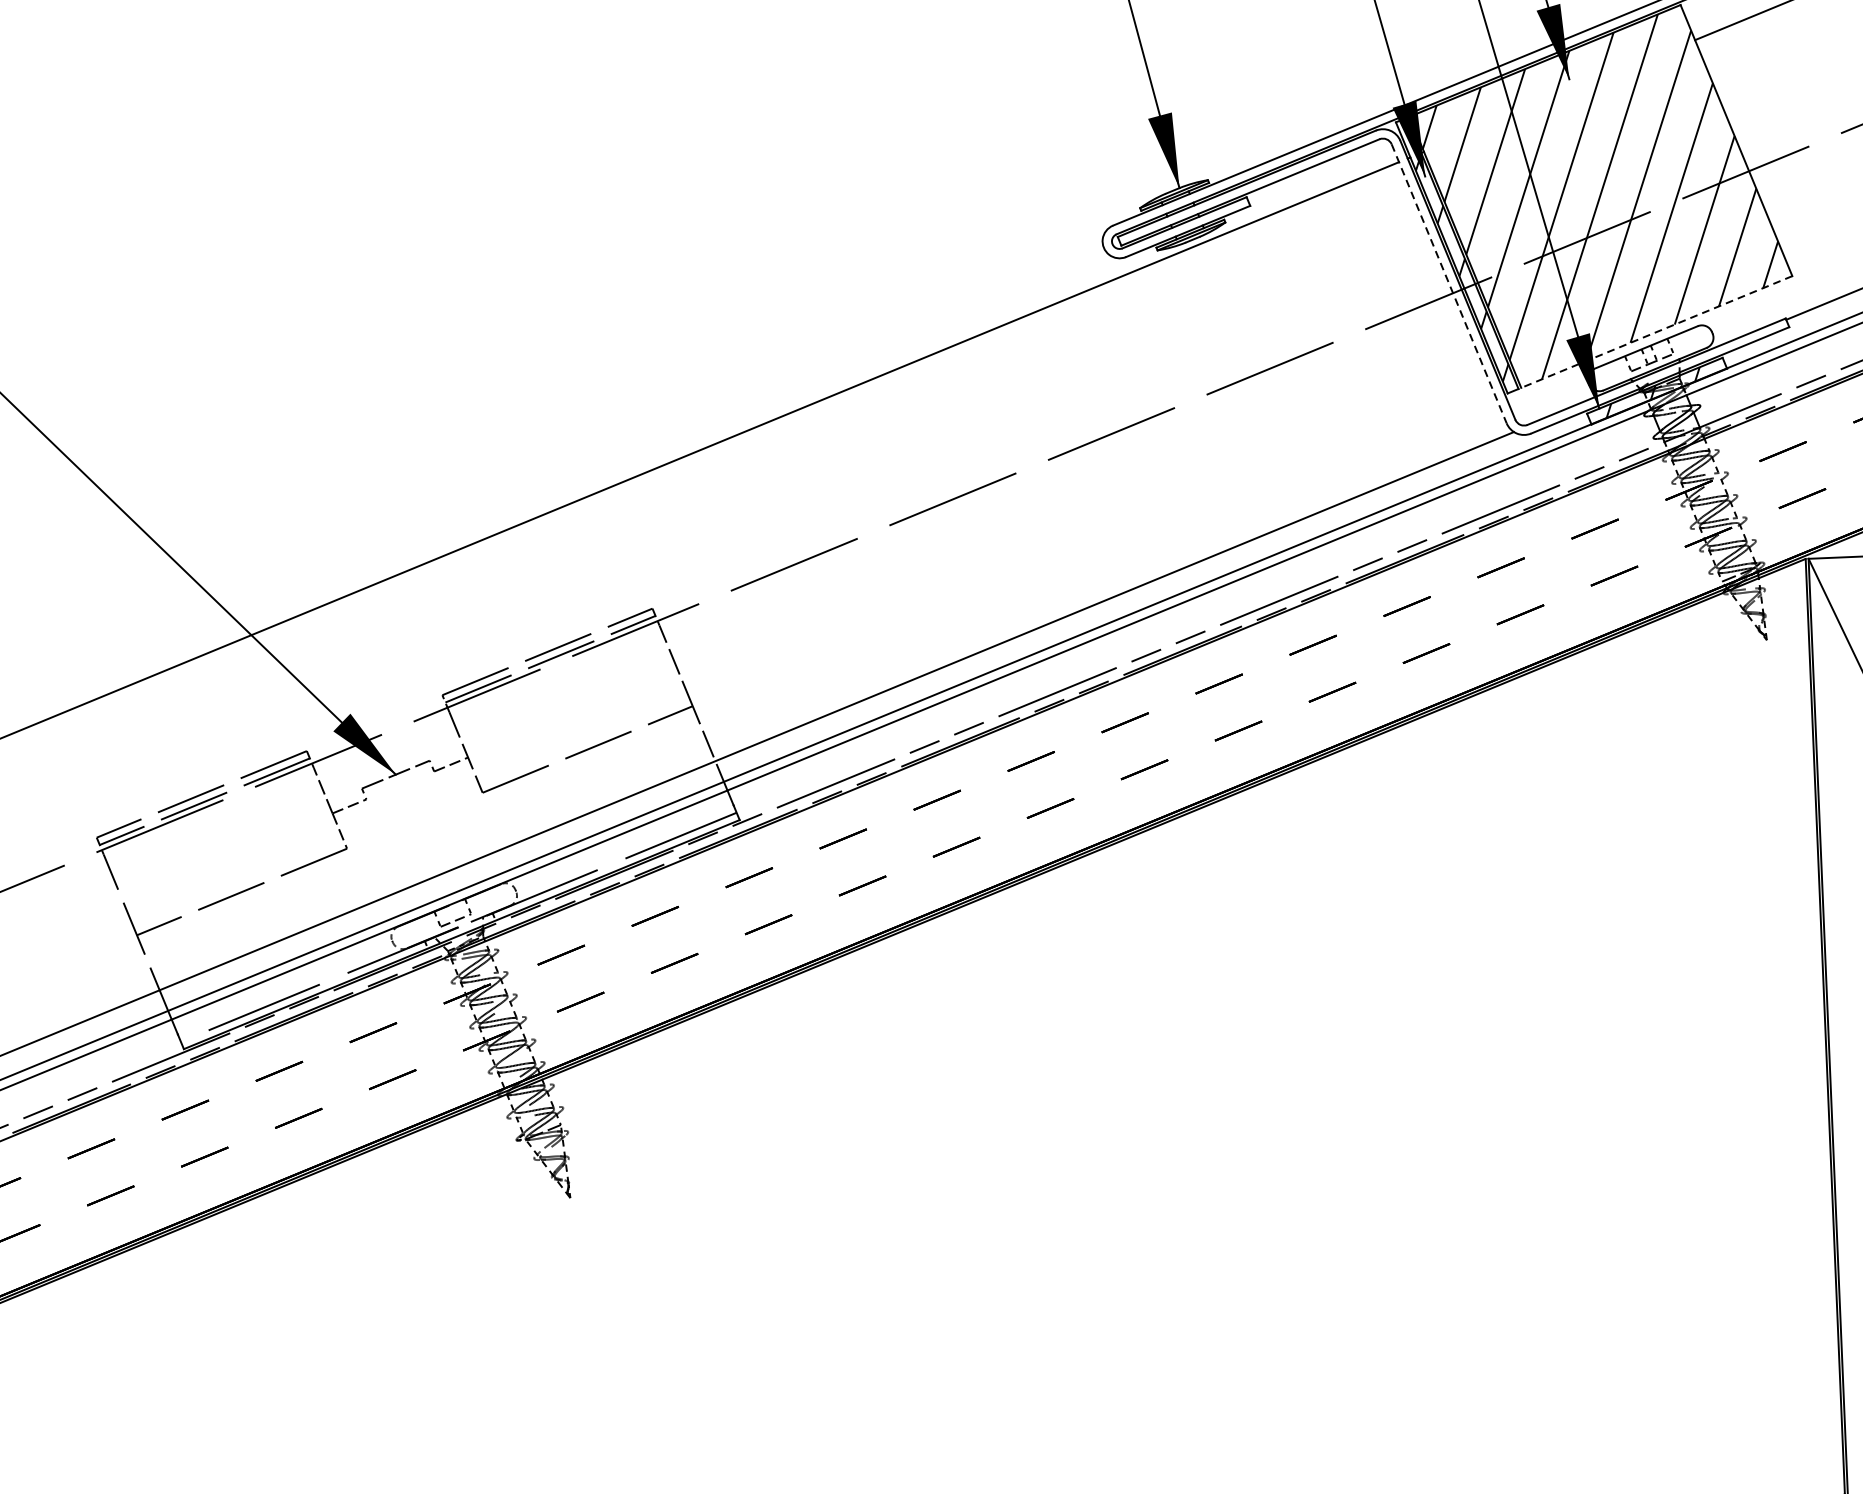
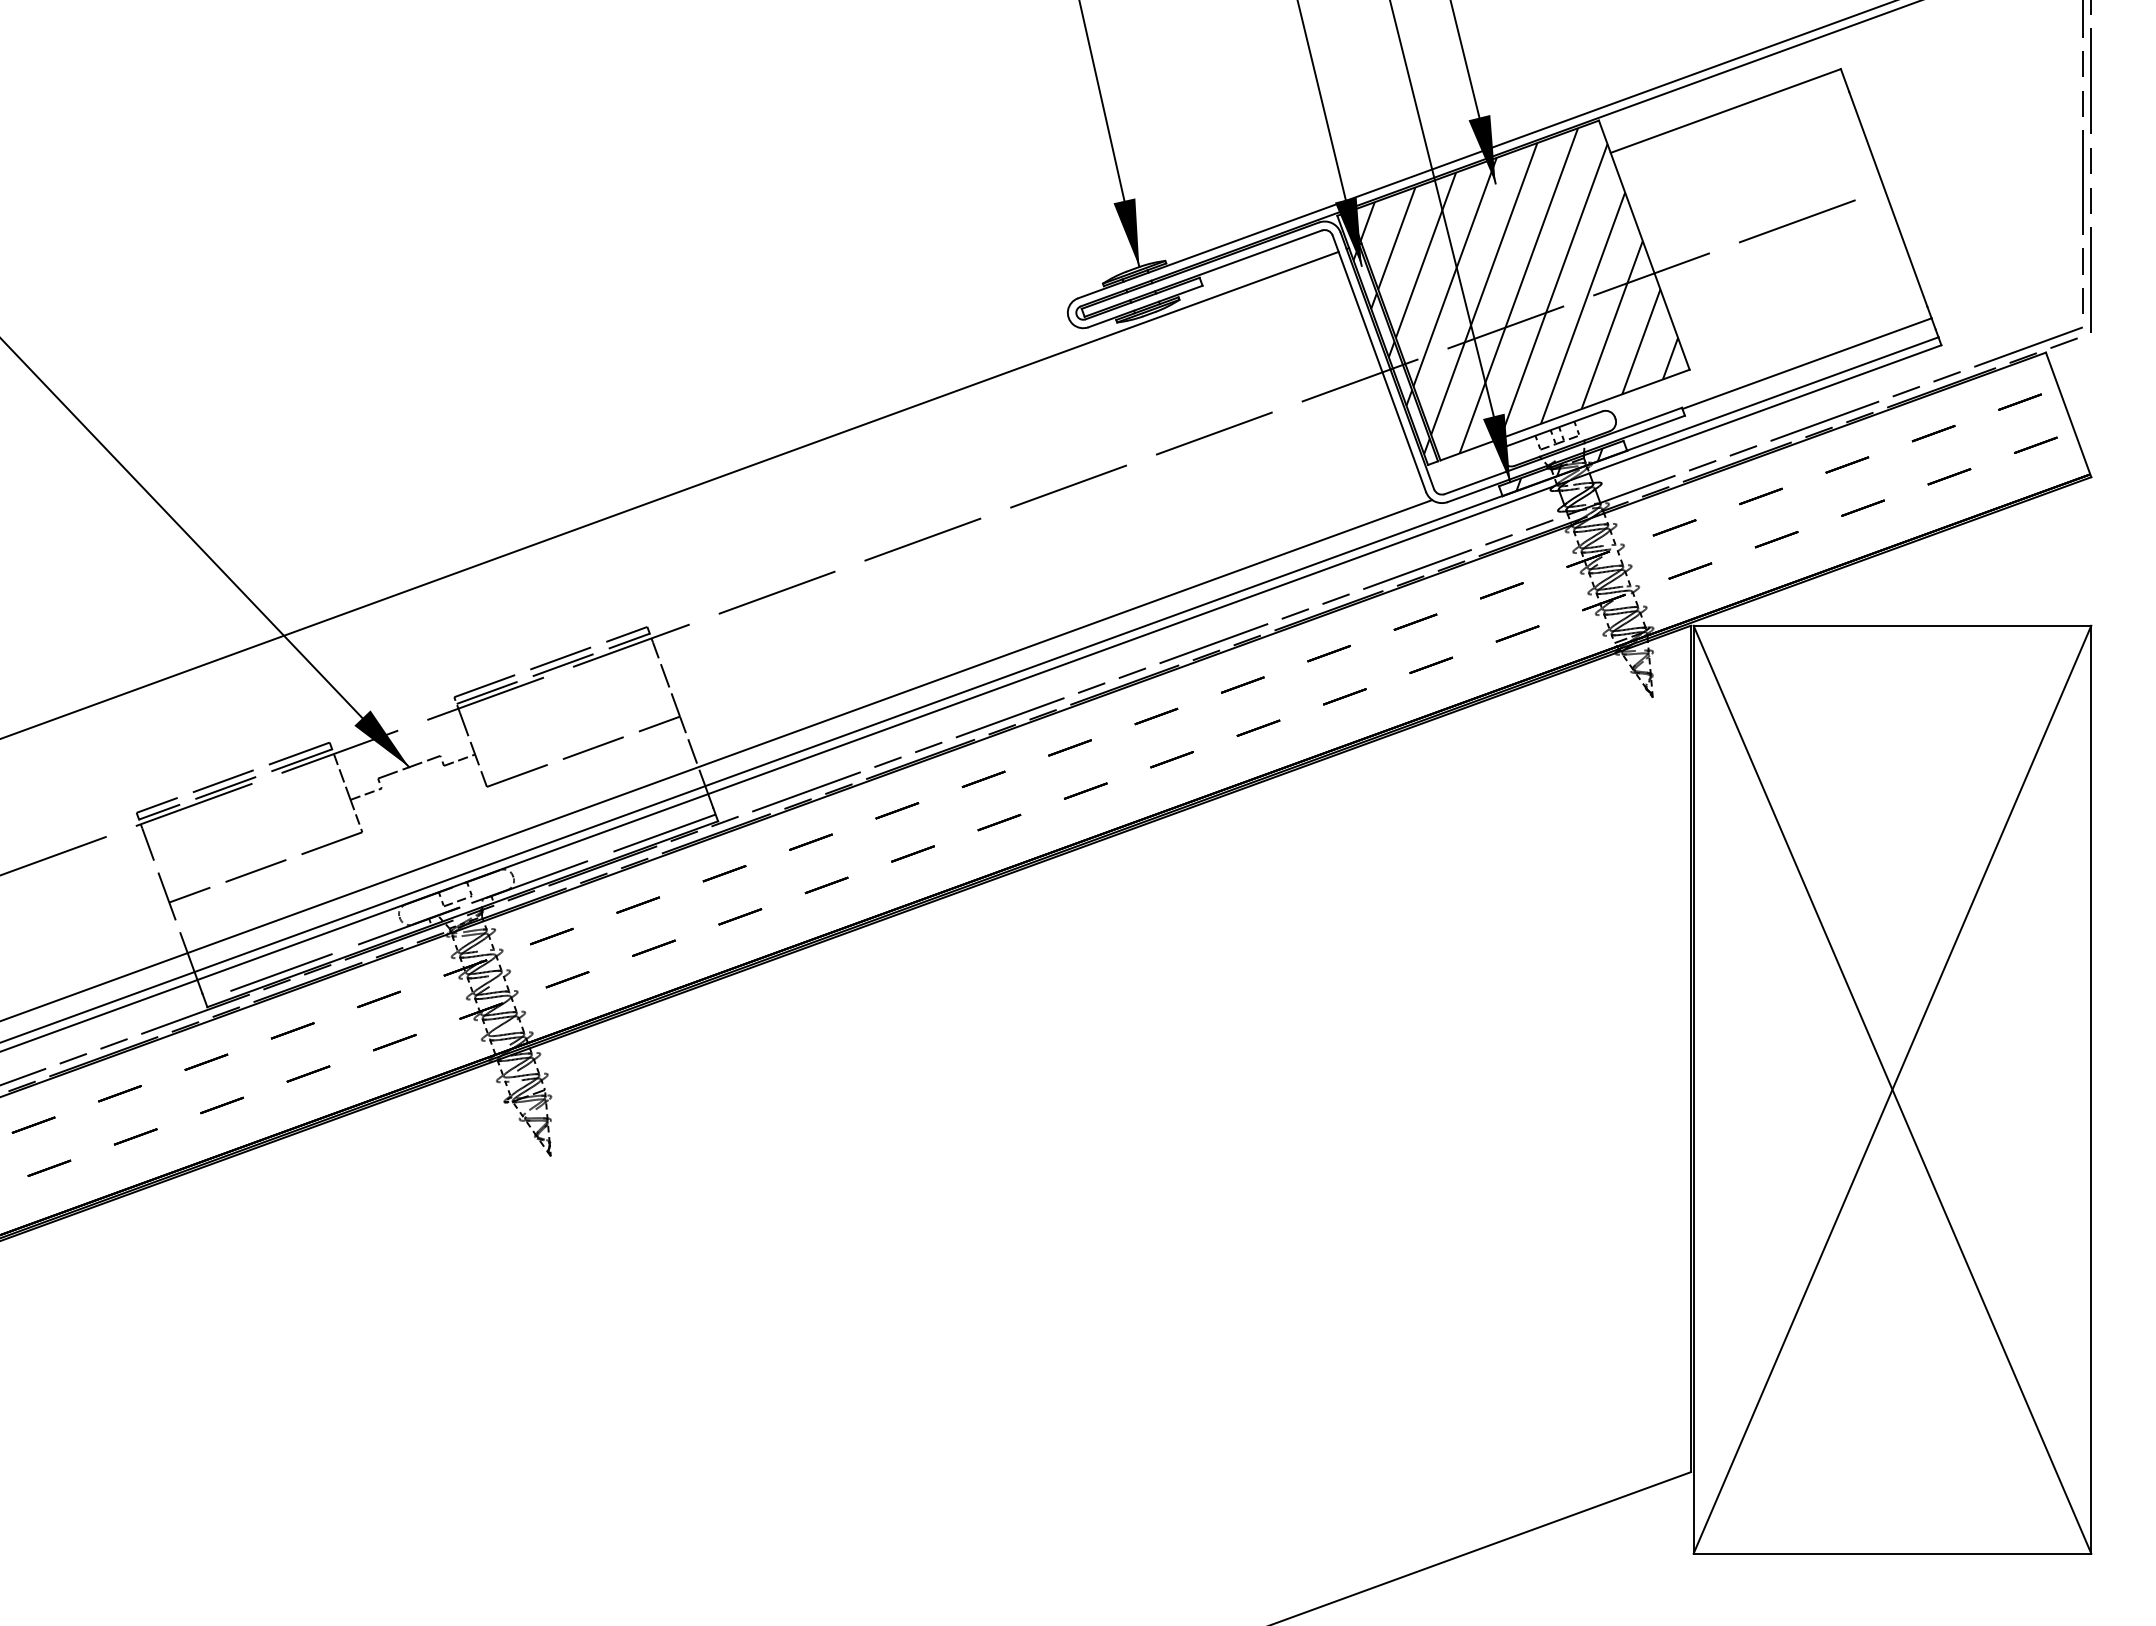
line: (1449, 284) -> (1379, 364), dashed -> solid
line: (1657, 332) -> (1565, 415), dashed -> solid

